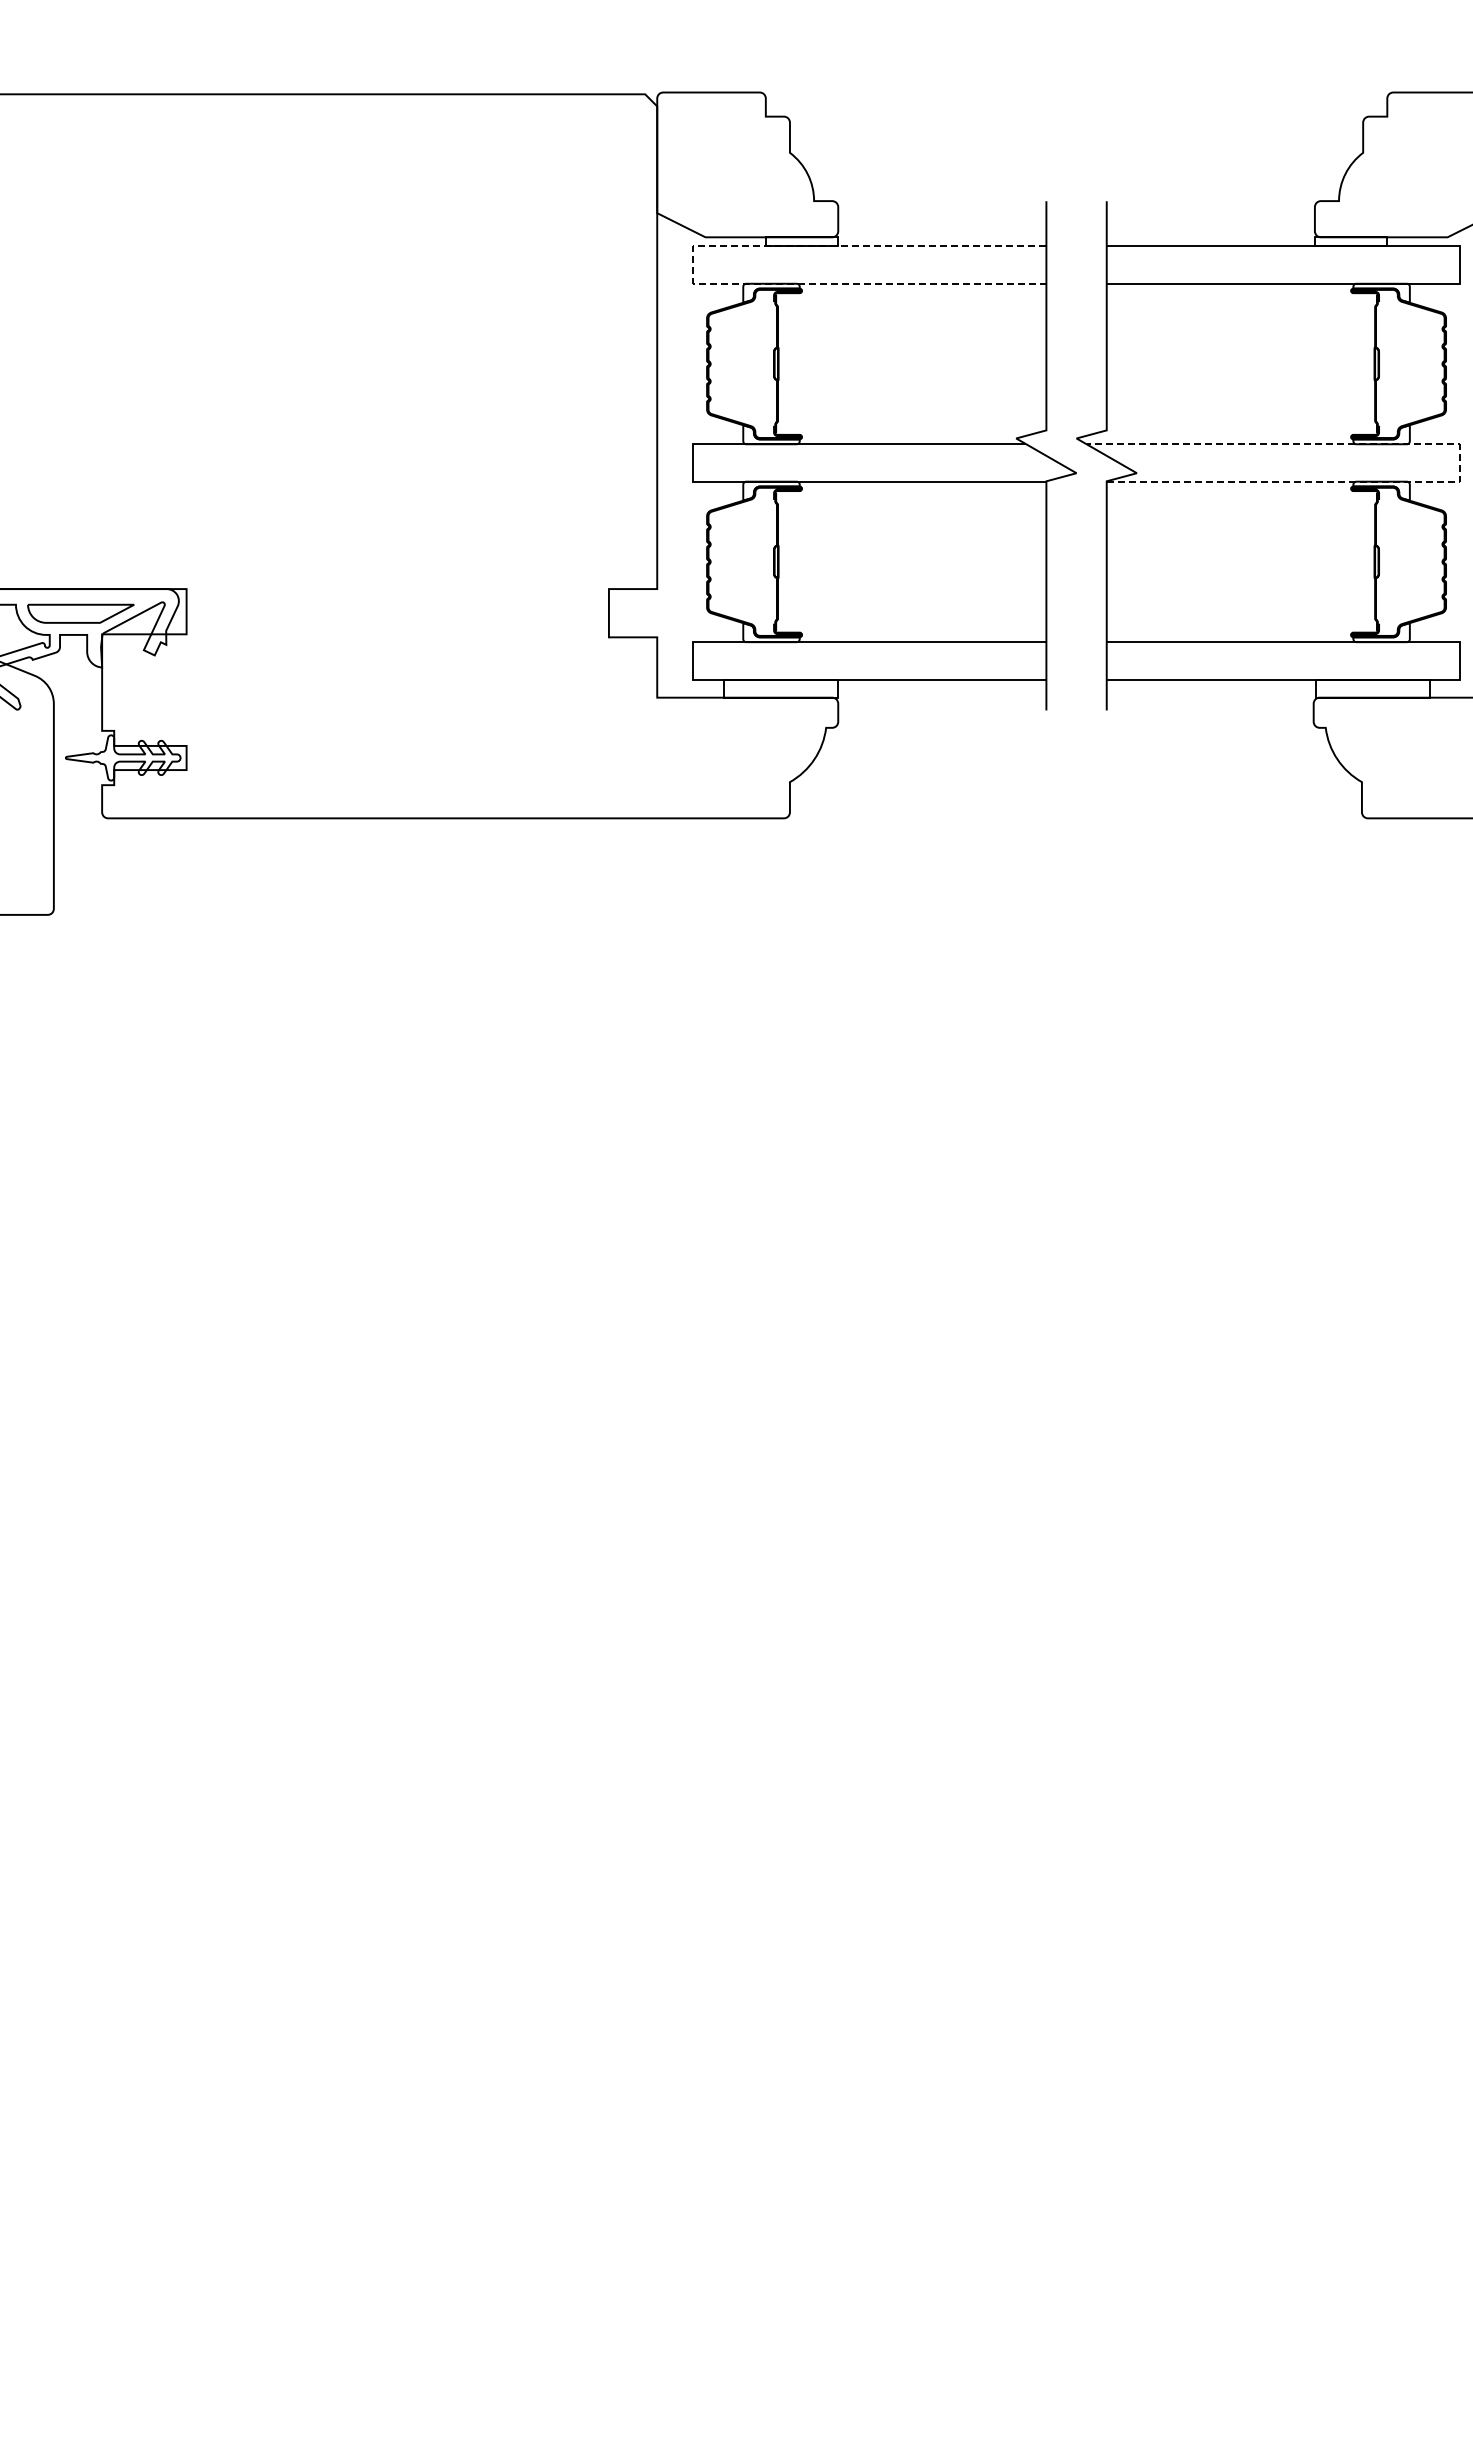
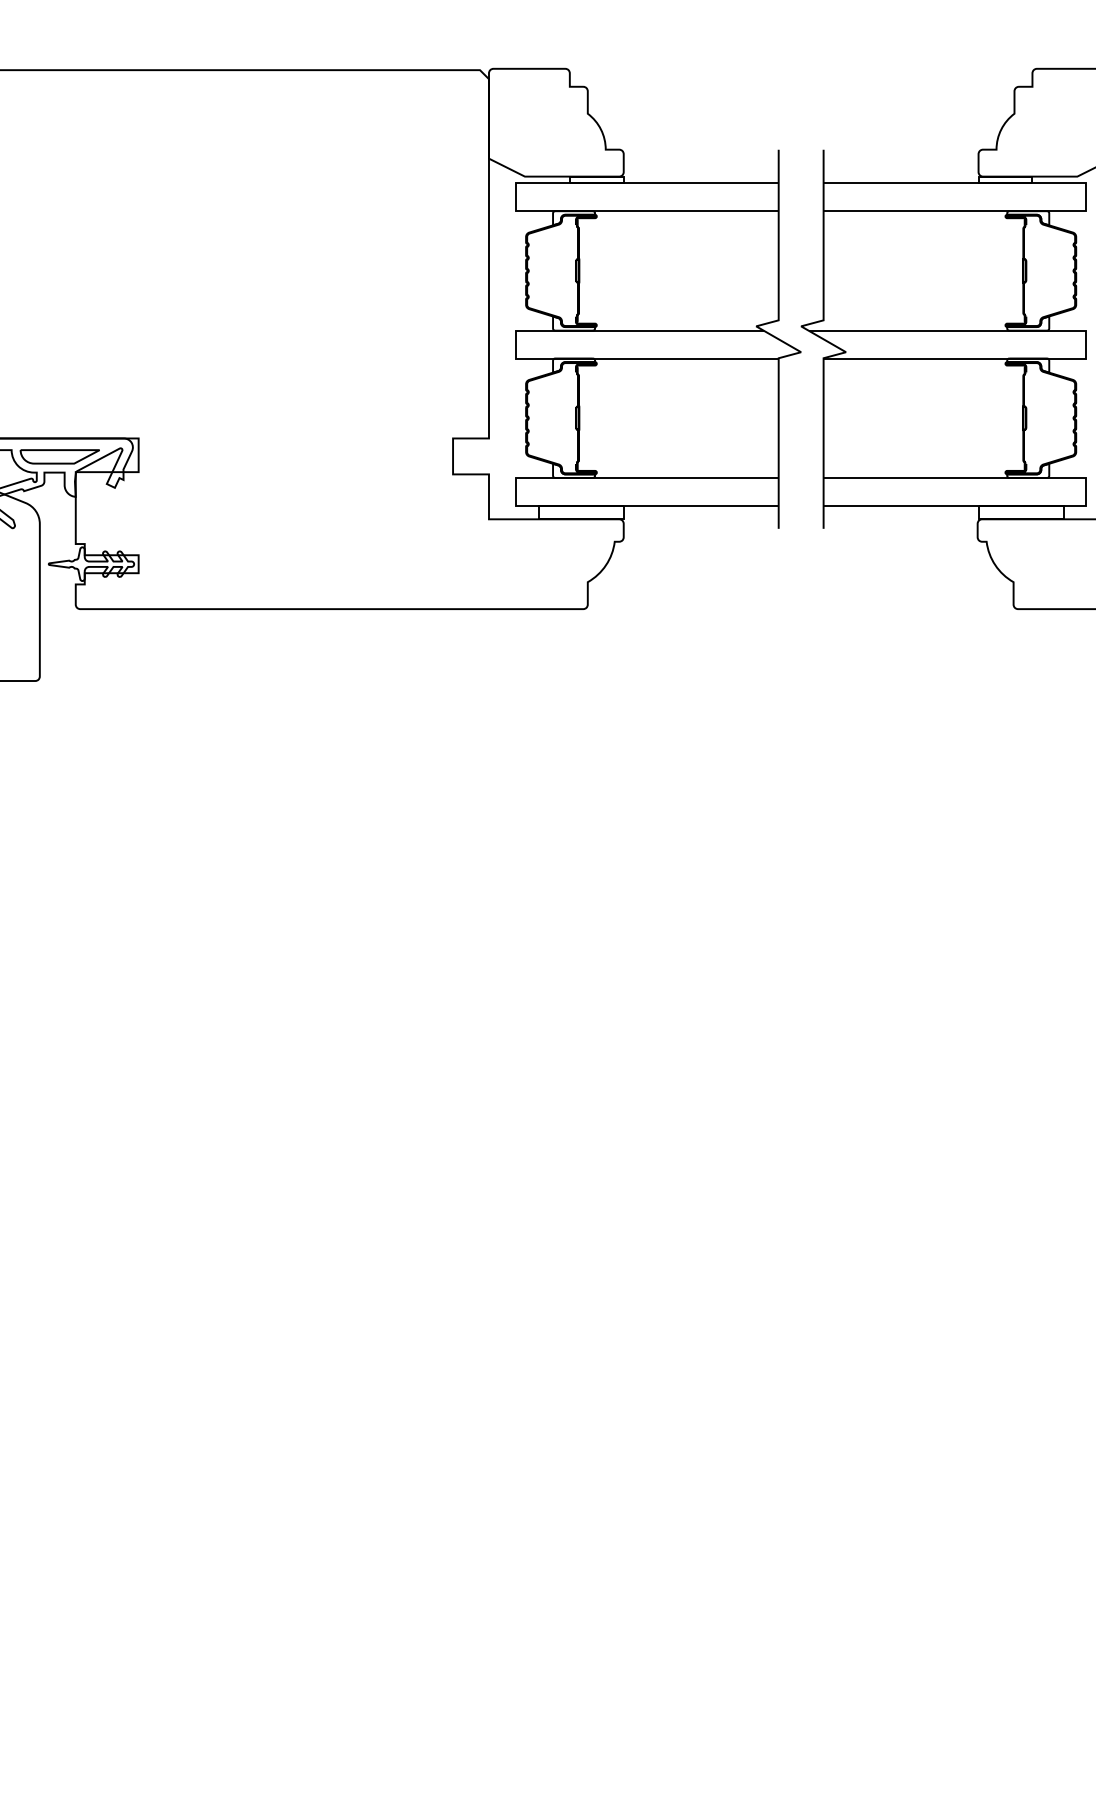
line: (693, 265) -> (515, 197), dashed -> solid
line: (1459, 452) -> (1086, 336), dashed -> solid

